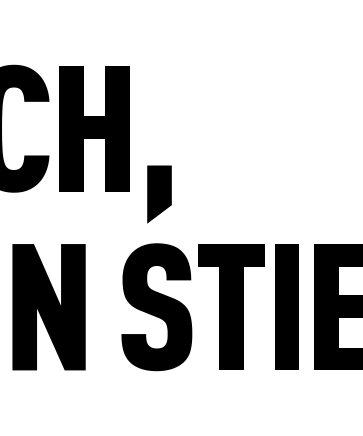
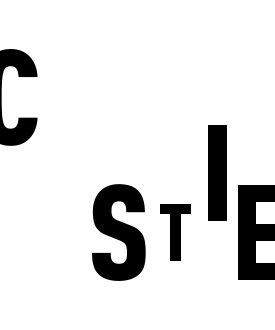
part: (94, 128) -> (71, 97), removed
part: (159, 194) -> (120, 147), removed
part: (231, 306) -> (175, 231), size x0.6
part: (286, 306) -> (216, 172), moved
fill: (48, 307) -> (36, 232), removed

